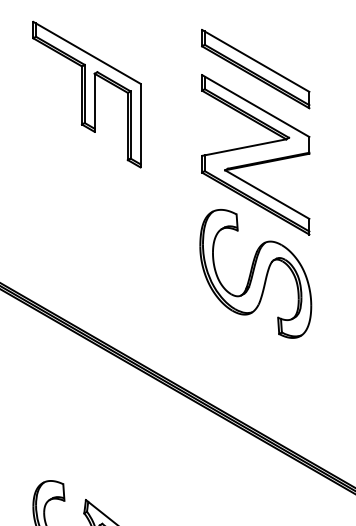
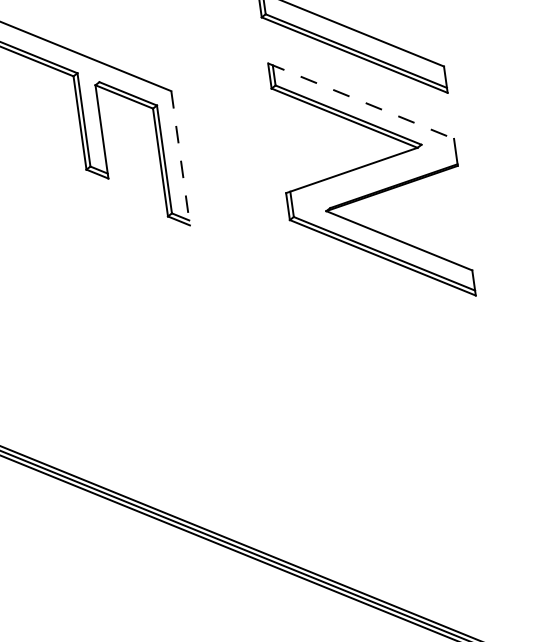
line: (255, 106) -> (360, 101), solid -> dashed
line: (140, 125) -> (180, 158), solid -> dashed
part: (255, 273) -> (398, 370), removed

